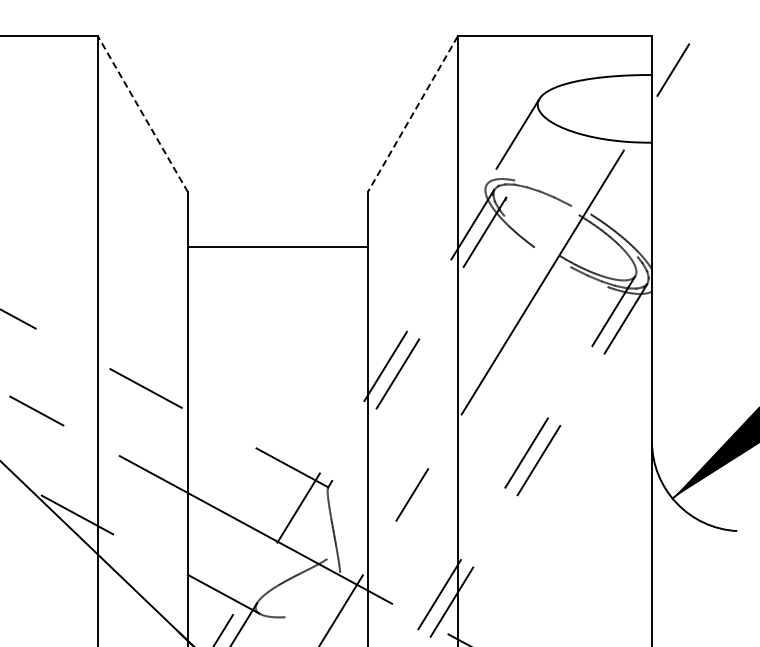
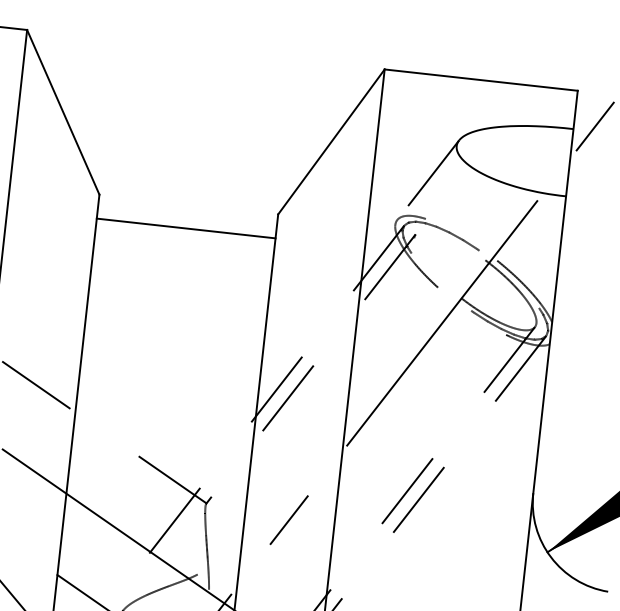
line: (143, 114) -> (63, 112), dashed -> solid
line: (412, 114) -> (331, 142), dashed -> solid
line: (277, 247) -> (185, 228), moved

